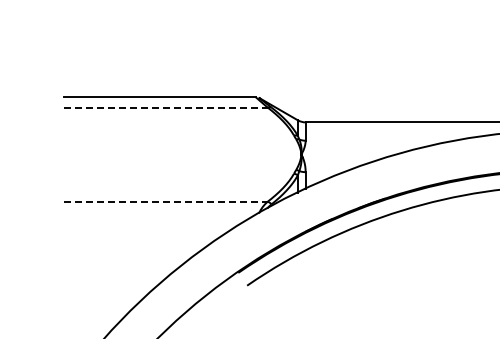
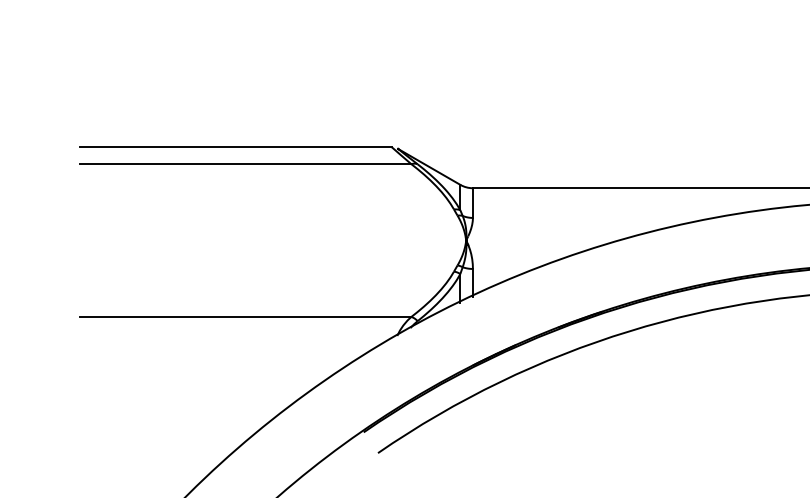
line: (166, 107) -> (247, 164), dashed -> solid
line: (166, 201) -> (247, 316), dashed -> solid

